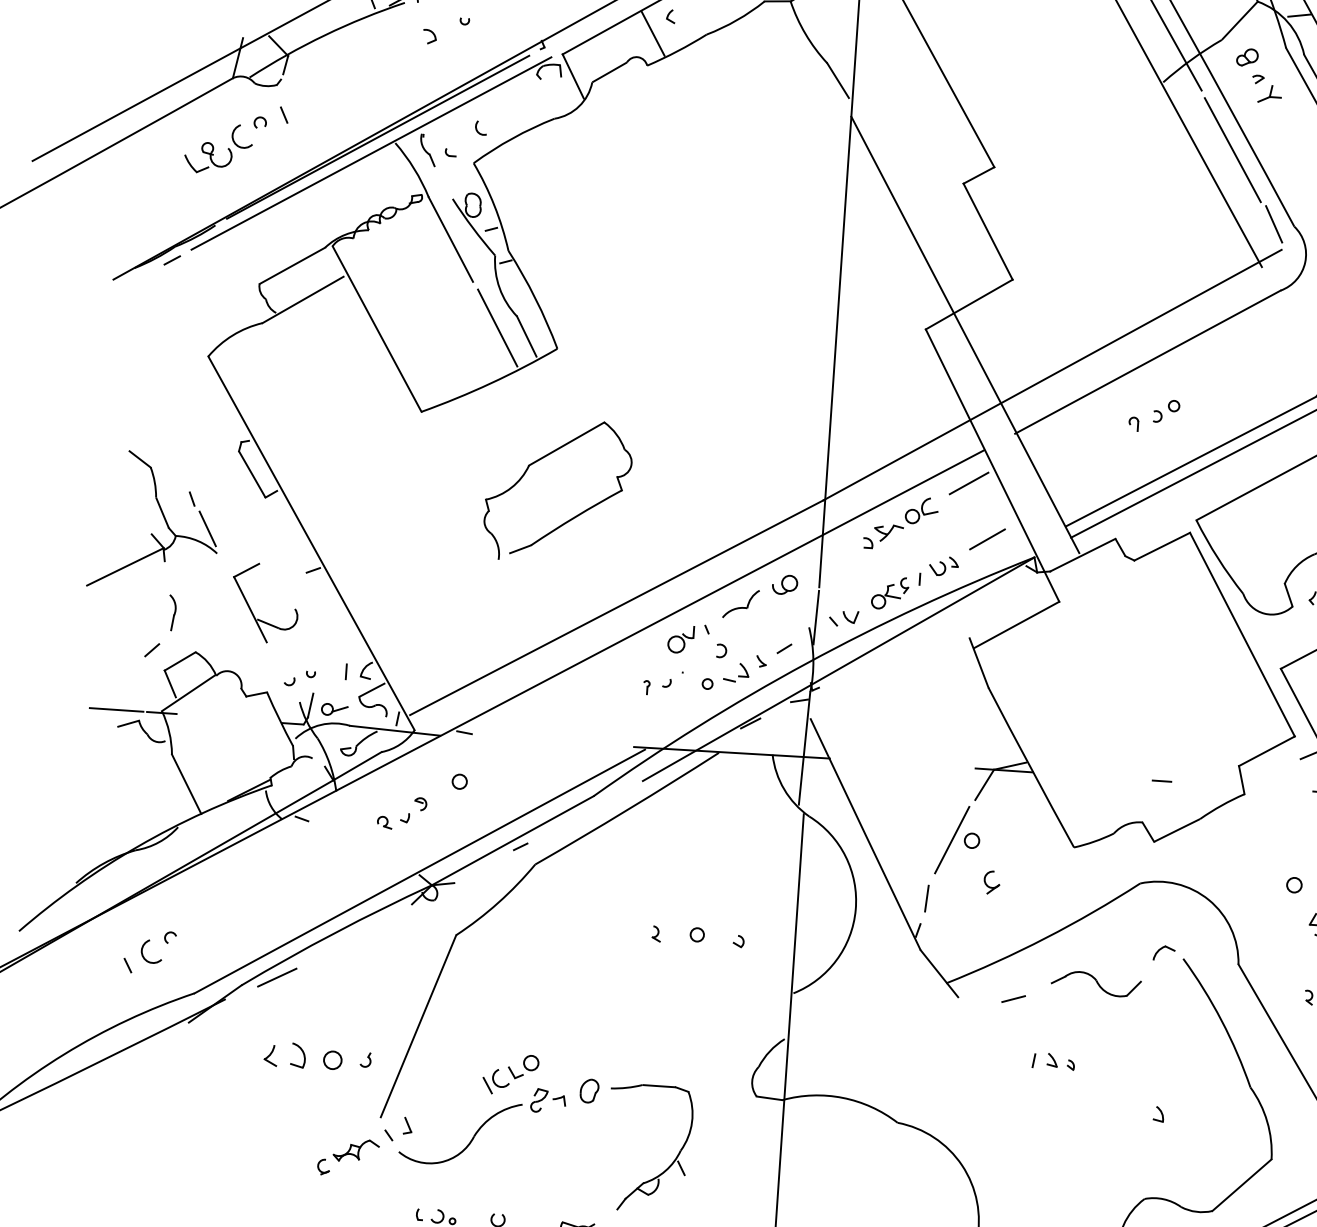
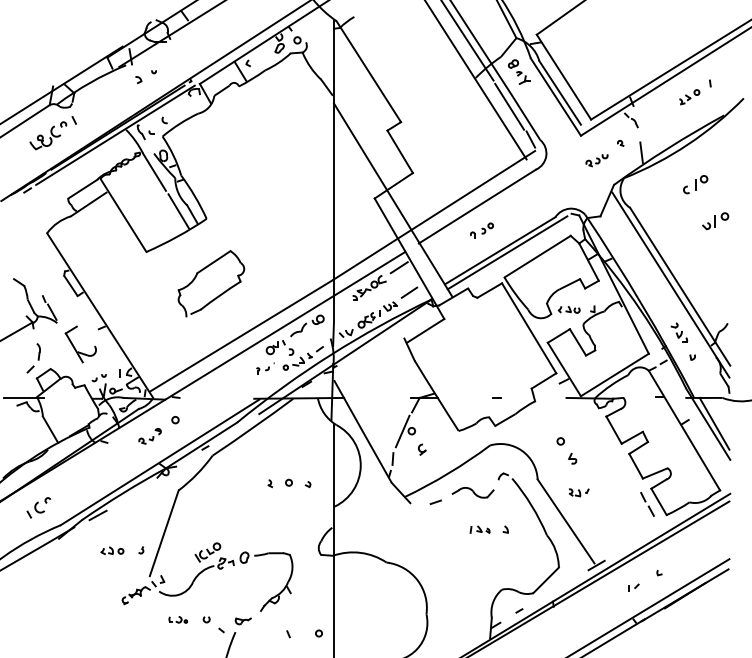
part: (303, 1055) -> (112, 550), size x0.62
part: (1052, 1061) -> (479, 529), moved
part: (1158, 1114) -> (505, 529), moved

